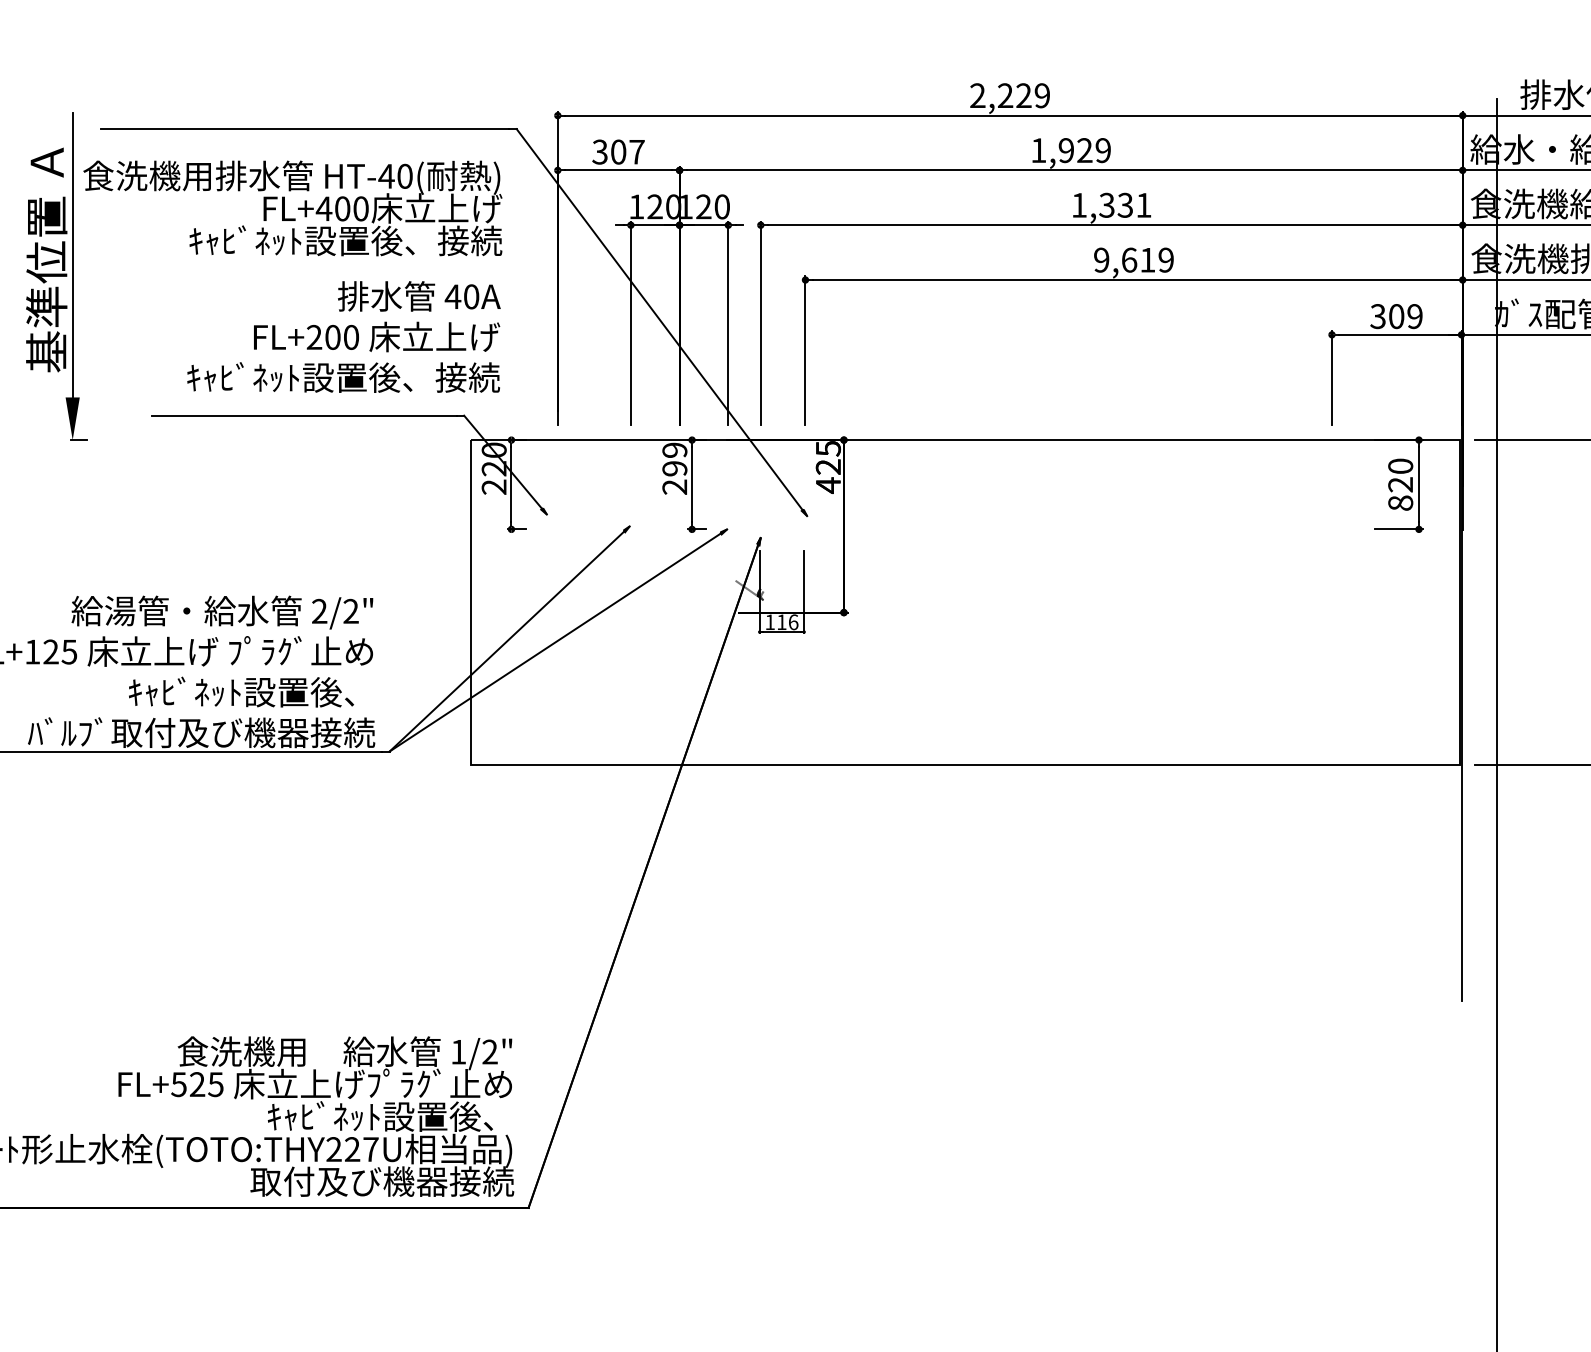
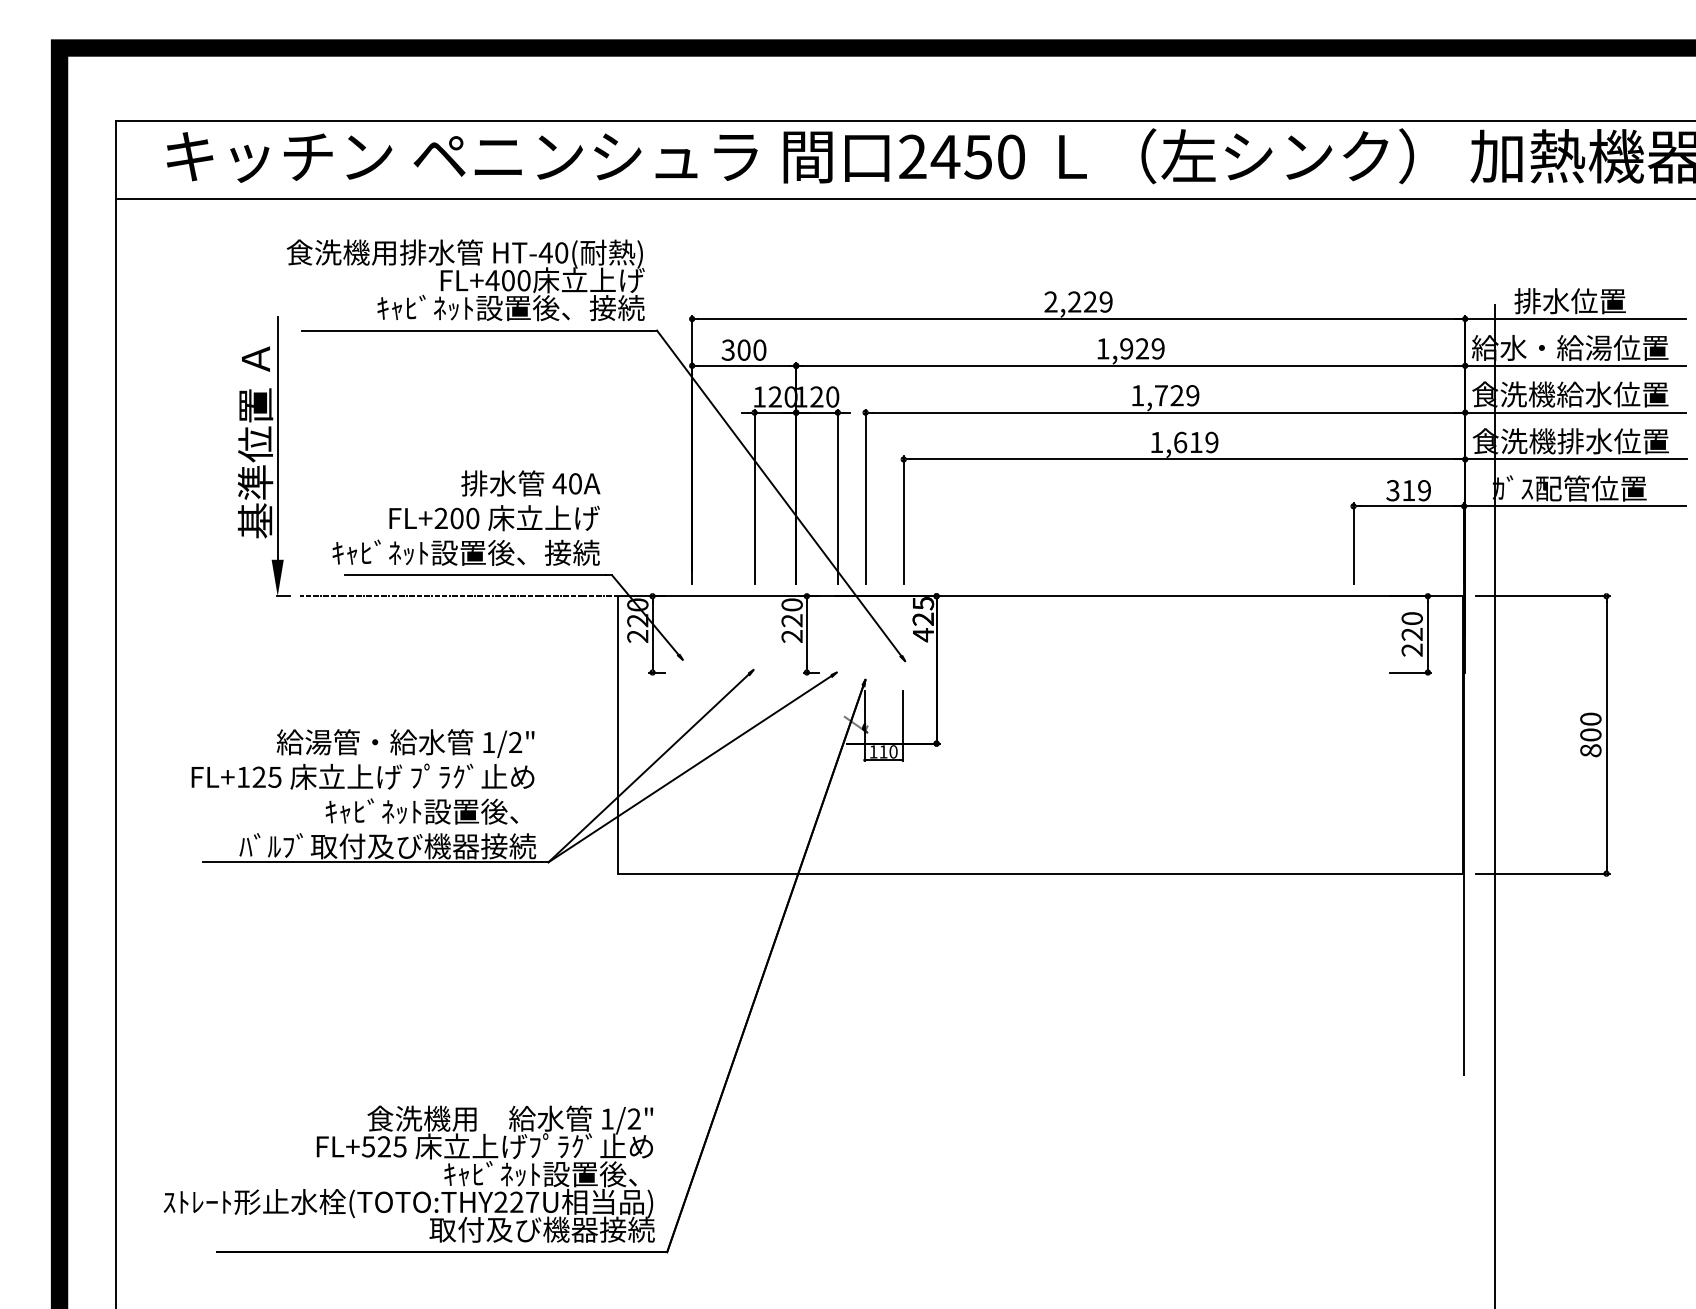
text: (636, 151) -> (759, 349), 307 -> 300
text: (1124, 205) -> (1176, 395), 1,331 -> 1,729
text: (292, 208) -> (465, 280), moved
text: (1101, 260) -> (1156, 442), 9,619 -> 1,619
text: (1396, 316) -> (1408, 490), 309 -> 319
text: (344, 336) -> (466, 517), moved
line: (284, 440) -> (458, 596), added
text: (674, 459) -> (791, 612), 299 -> 220
text: (1399, 502) -> (1411, 649), 820 -> 220
text: (319, 610) -> (488, 741), 2/2" -> 1/2"
text: (793, 621) -> (893, 751), 116 -> 110

